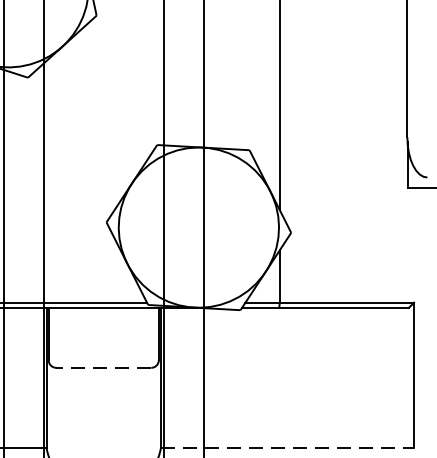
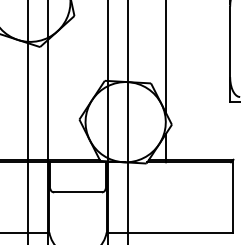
line: (104, 368) -> (78, 192), dashed -> solid
line: (288, 447) -> (170, 232), dashed -> solid

